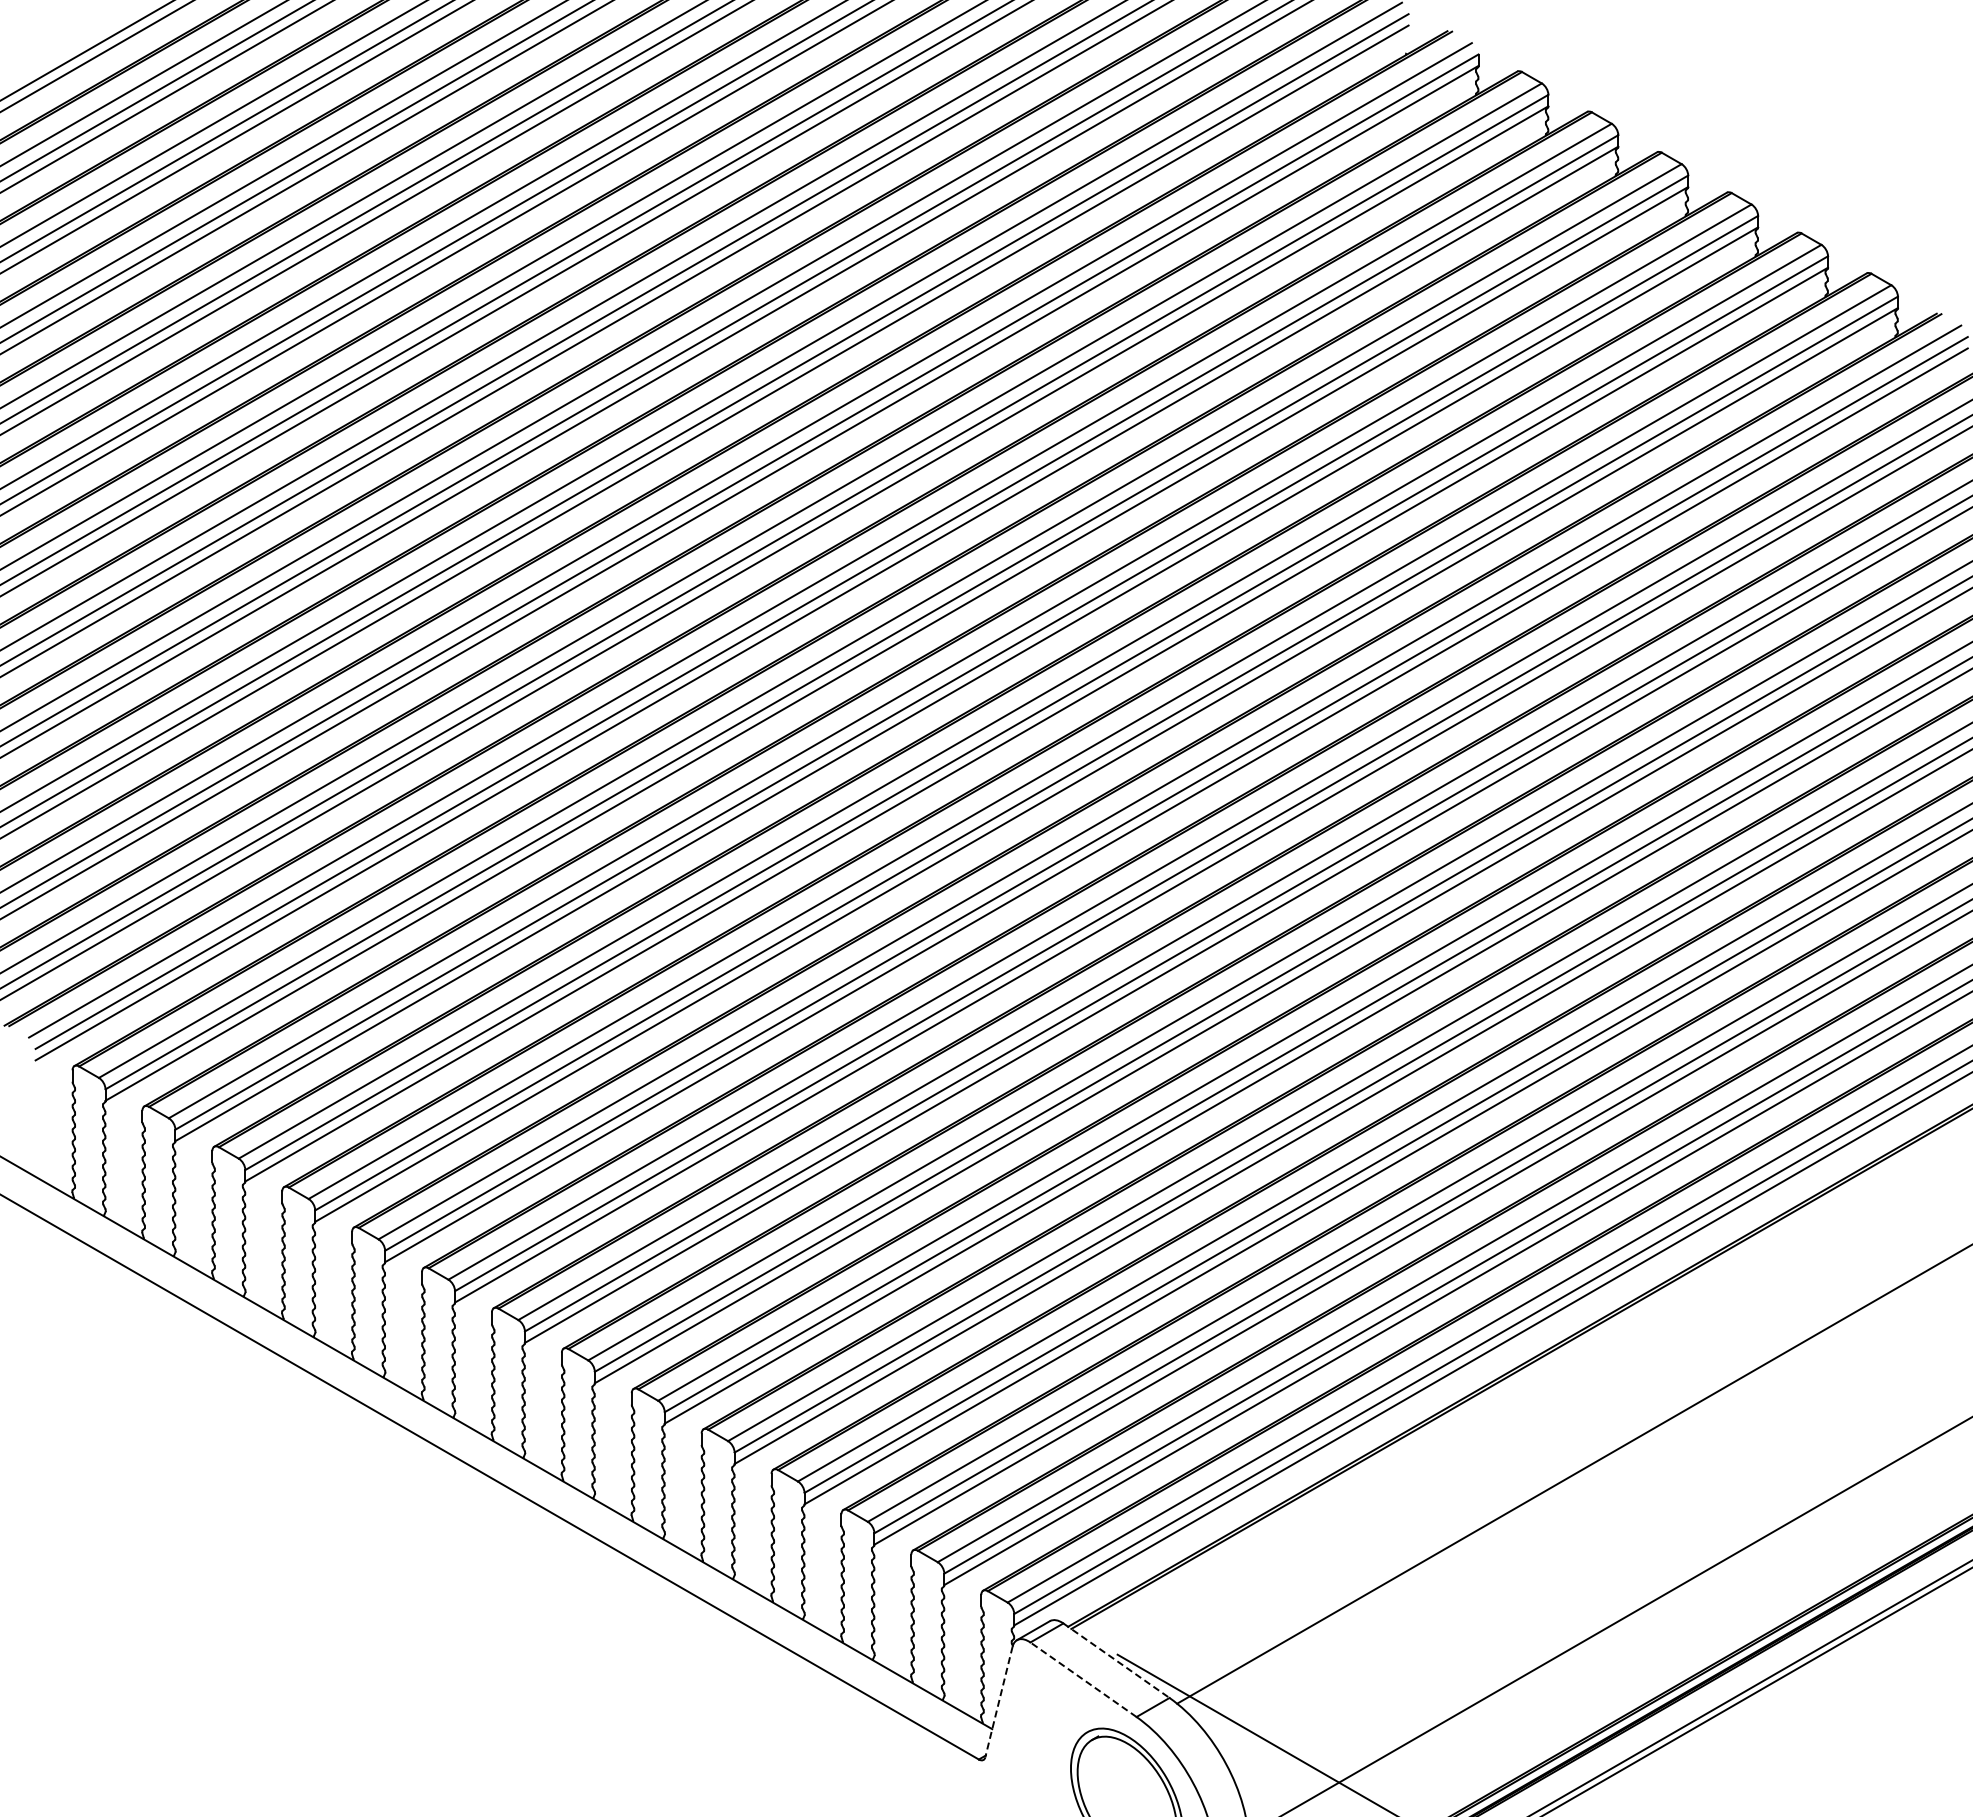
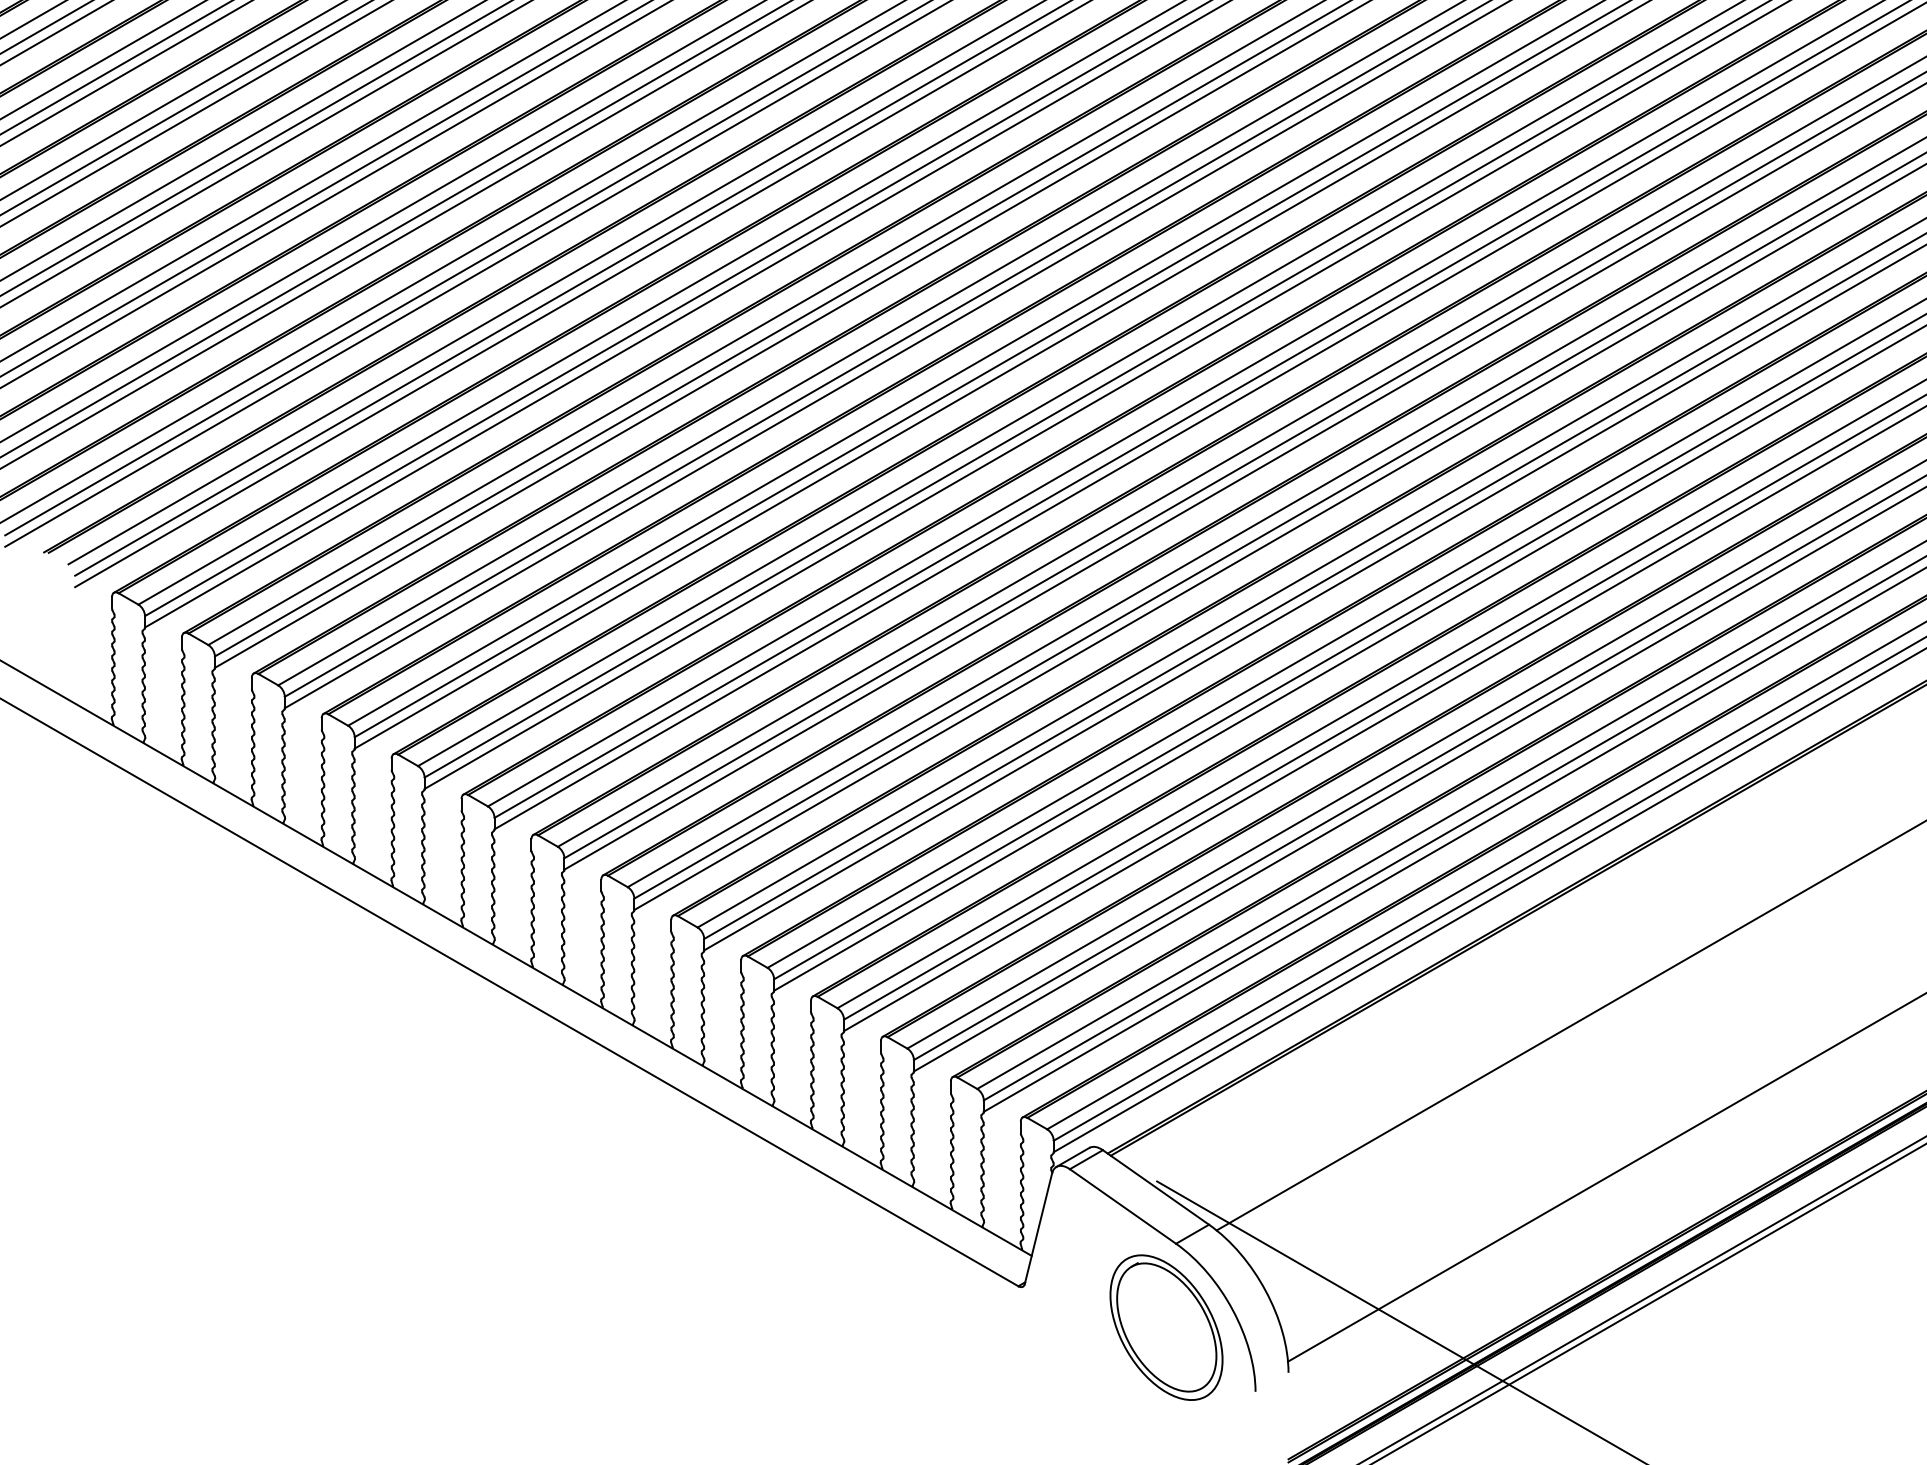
line: (1116, 1660) -> (1156, 1187), dashed -> solid
line: (1083, 1679) -> (1123, 1206), dashed -> solid
line: (998, 1702) -> (1038, 1229), dashed -> solid

